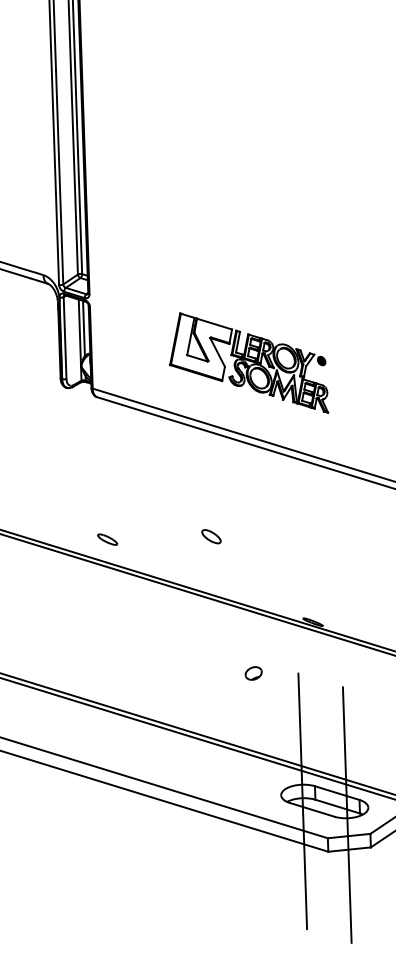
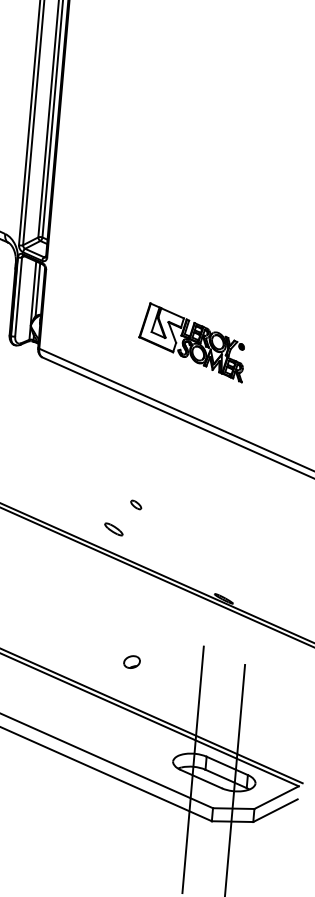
part: (249, 362) -> (193, 341), size x0.7
part: (211, 536) -> (136, 504), size x0.6
part: (107, 539) -> (113, 529), moved
part: (253, 673) -> (131, 662), moved

